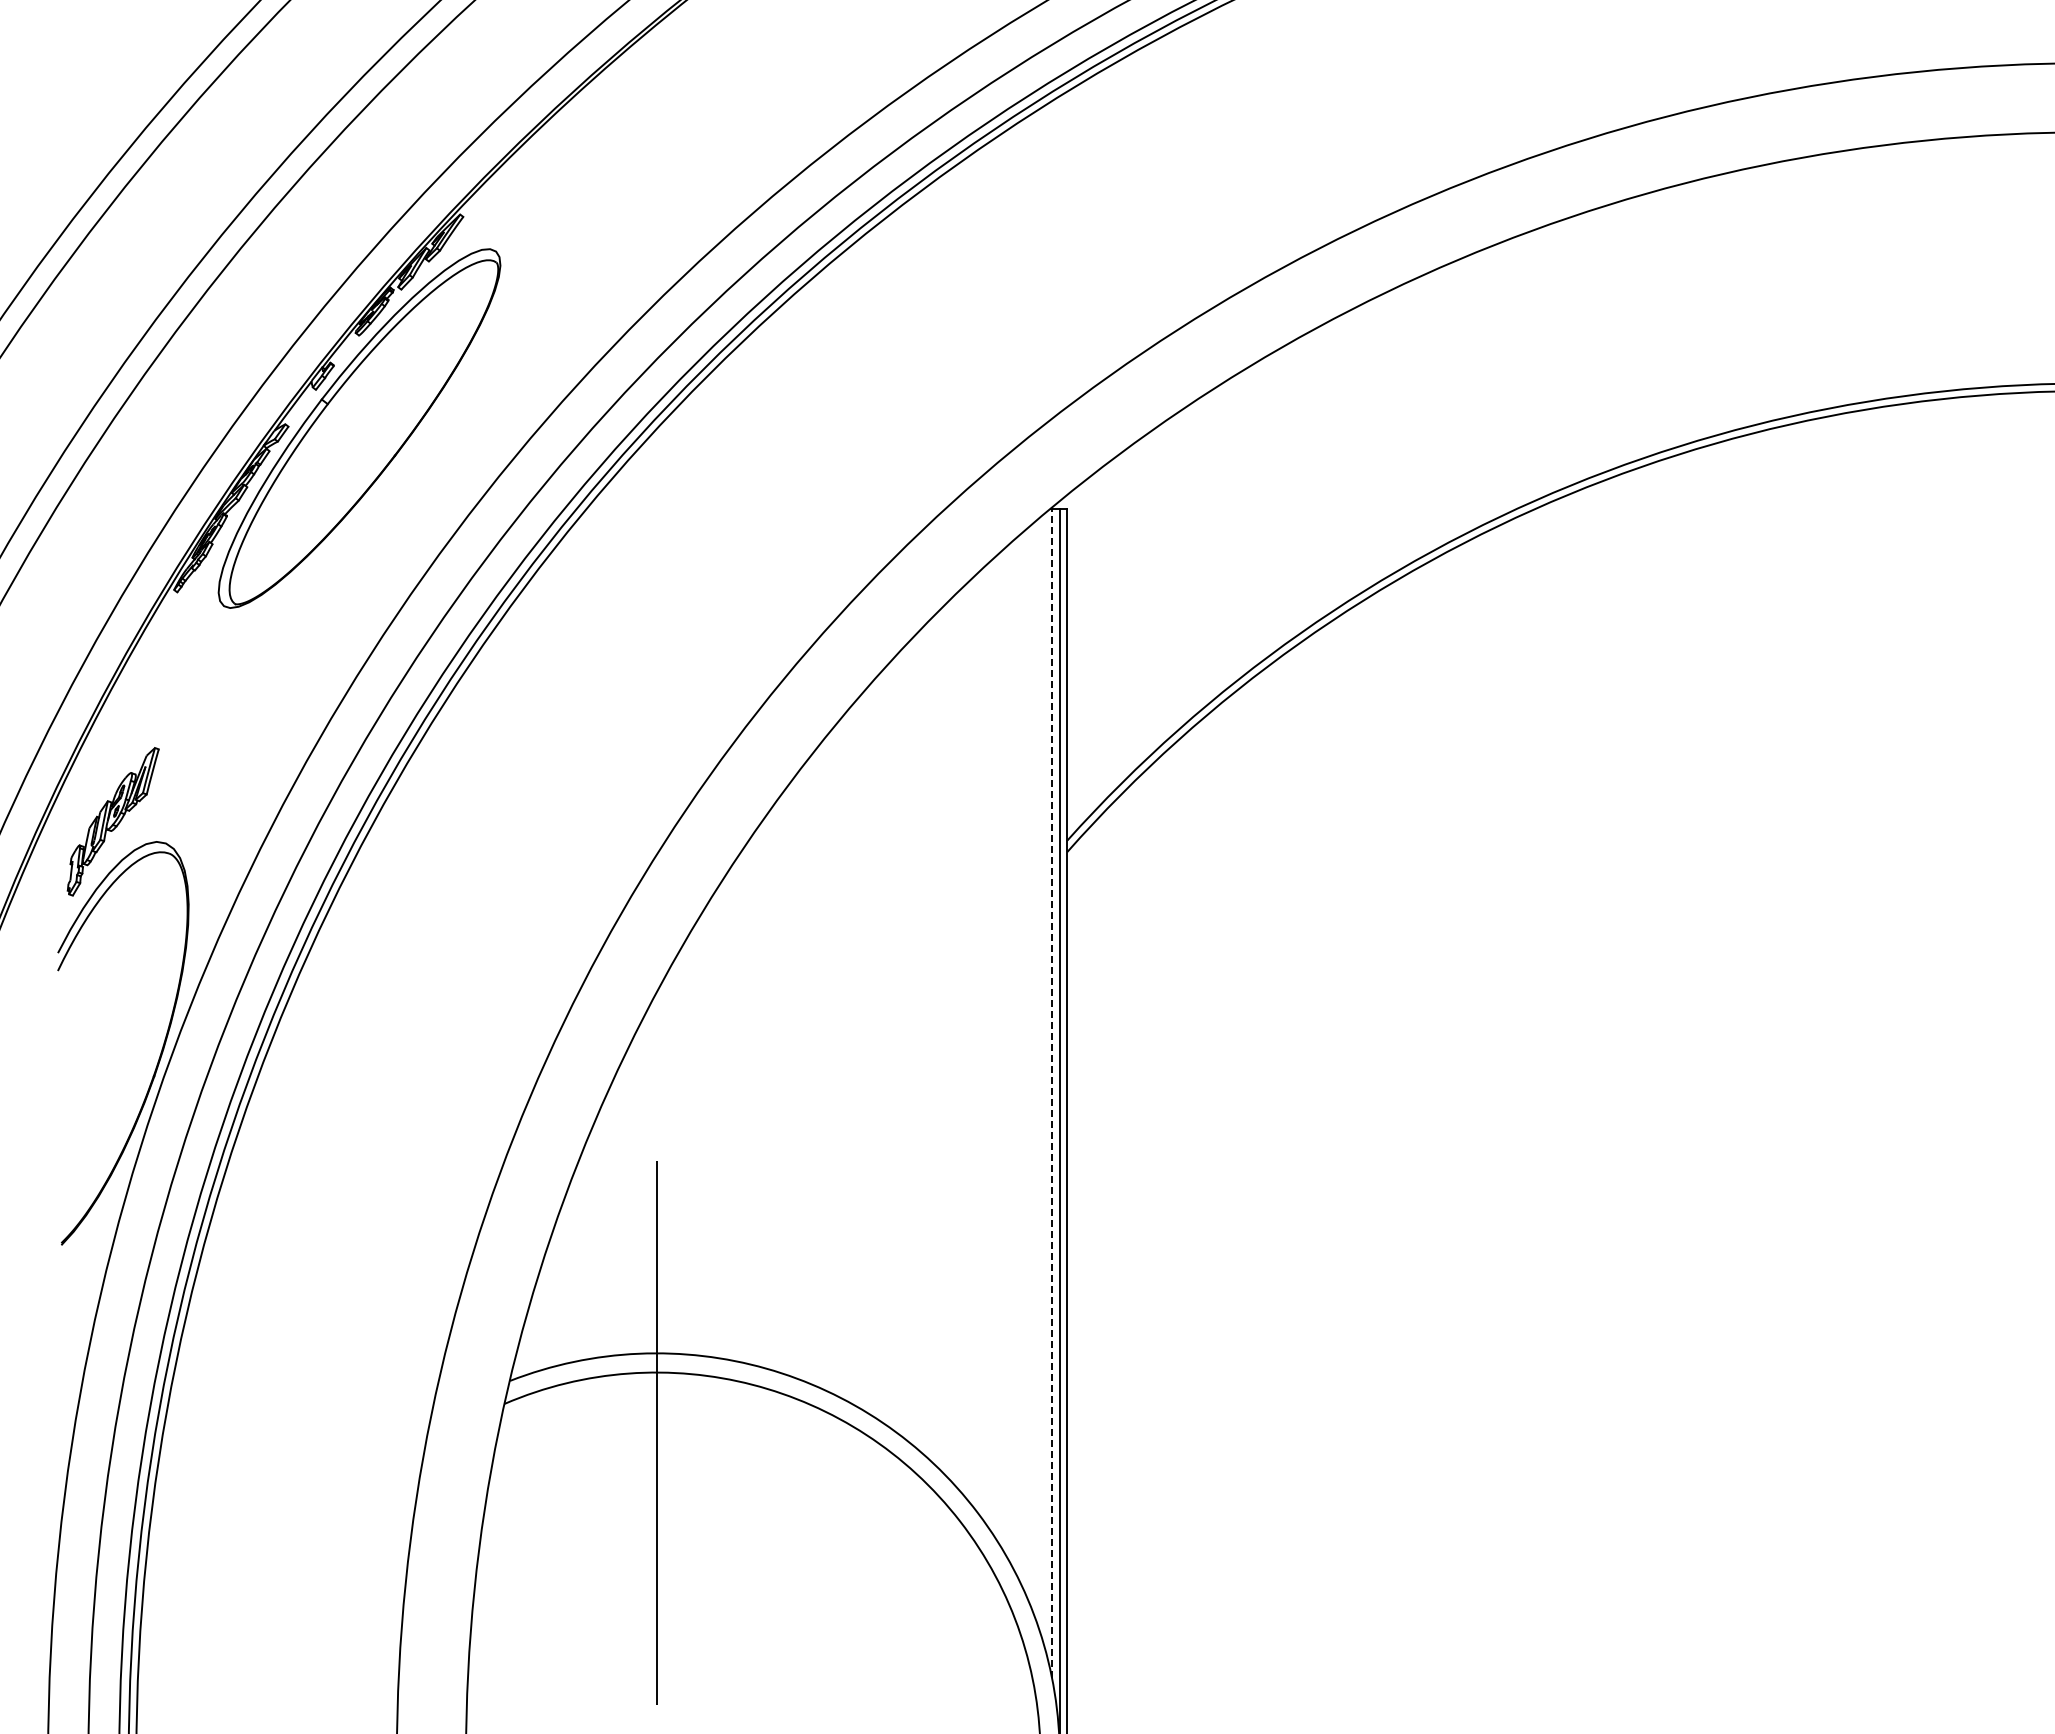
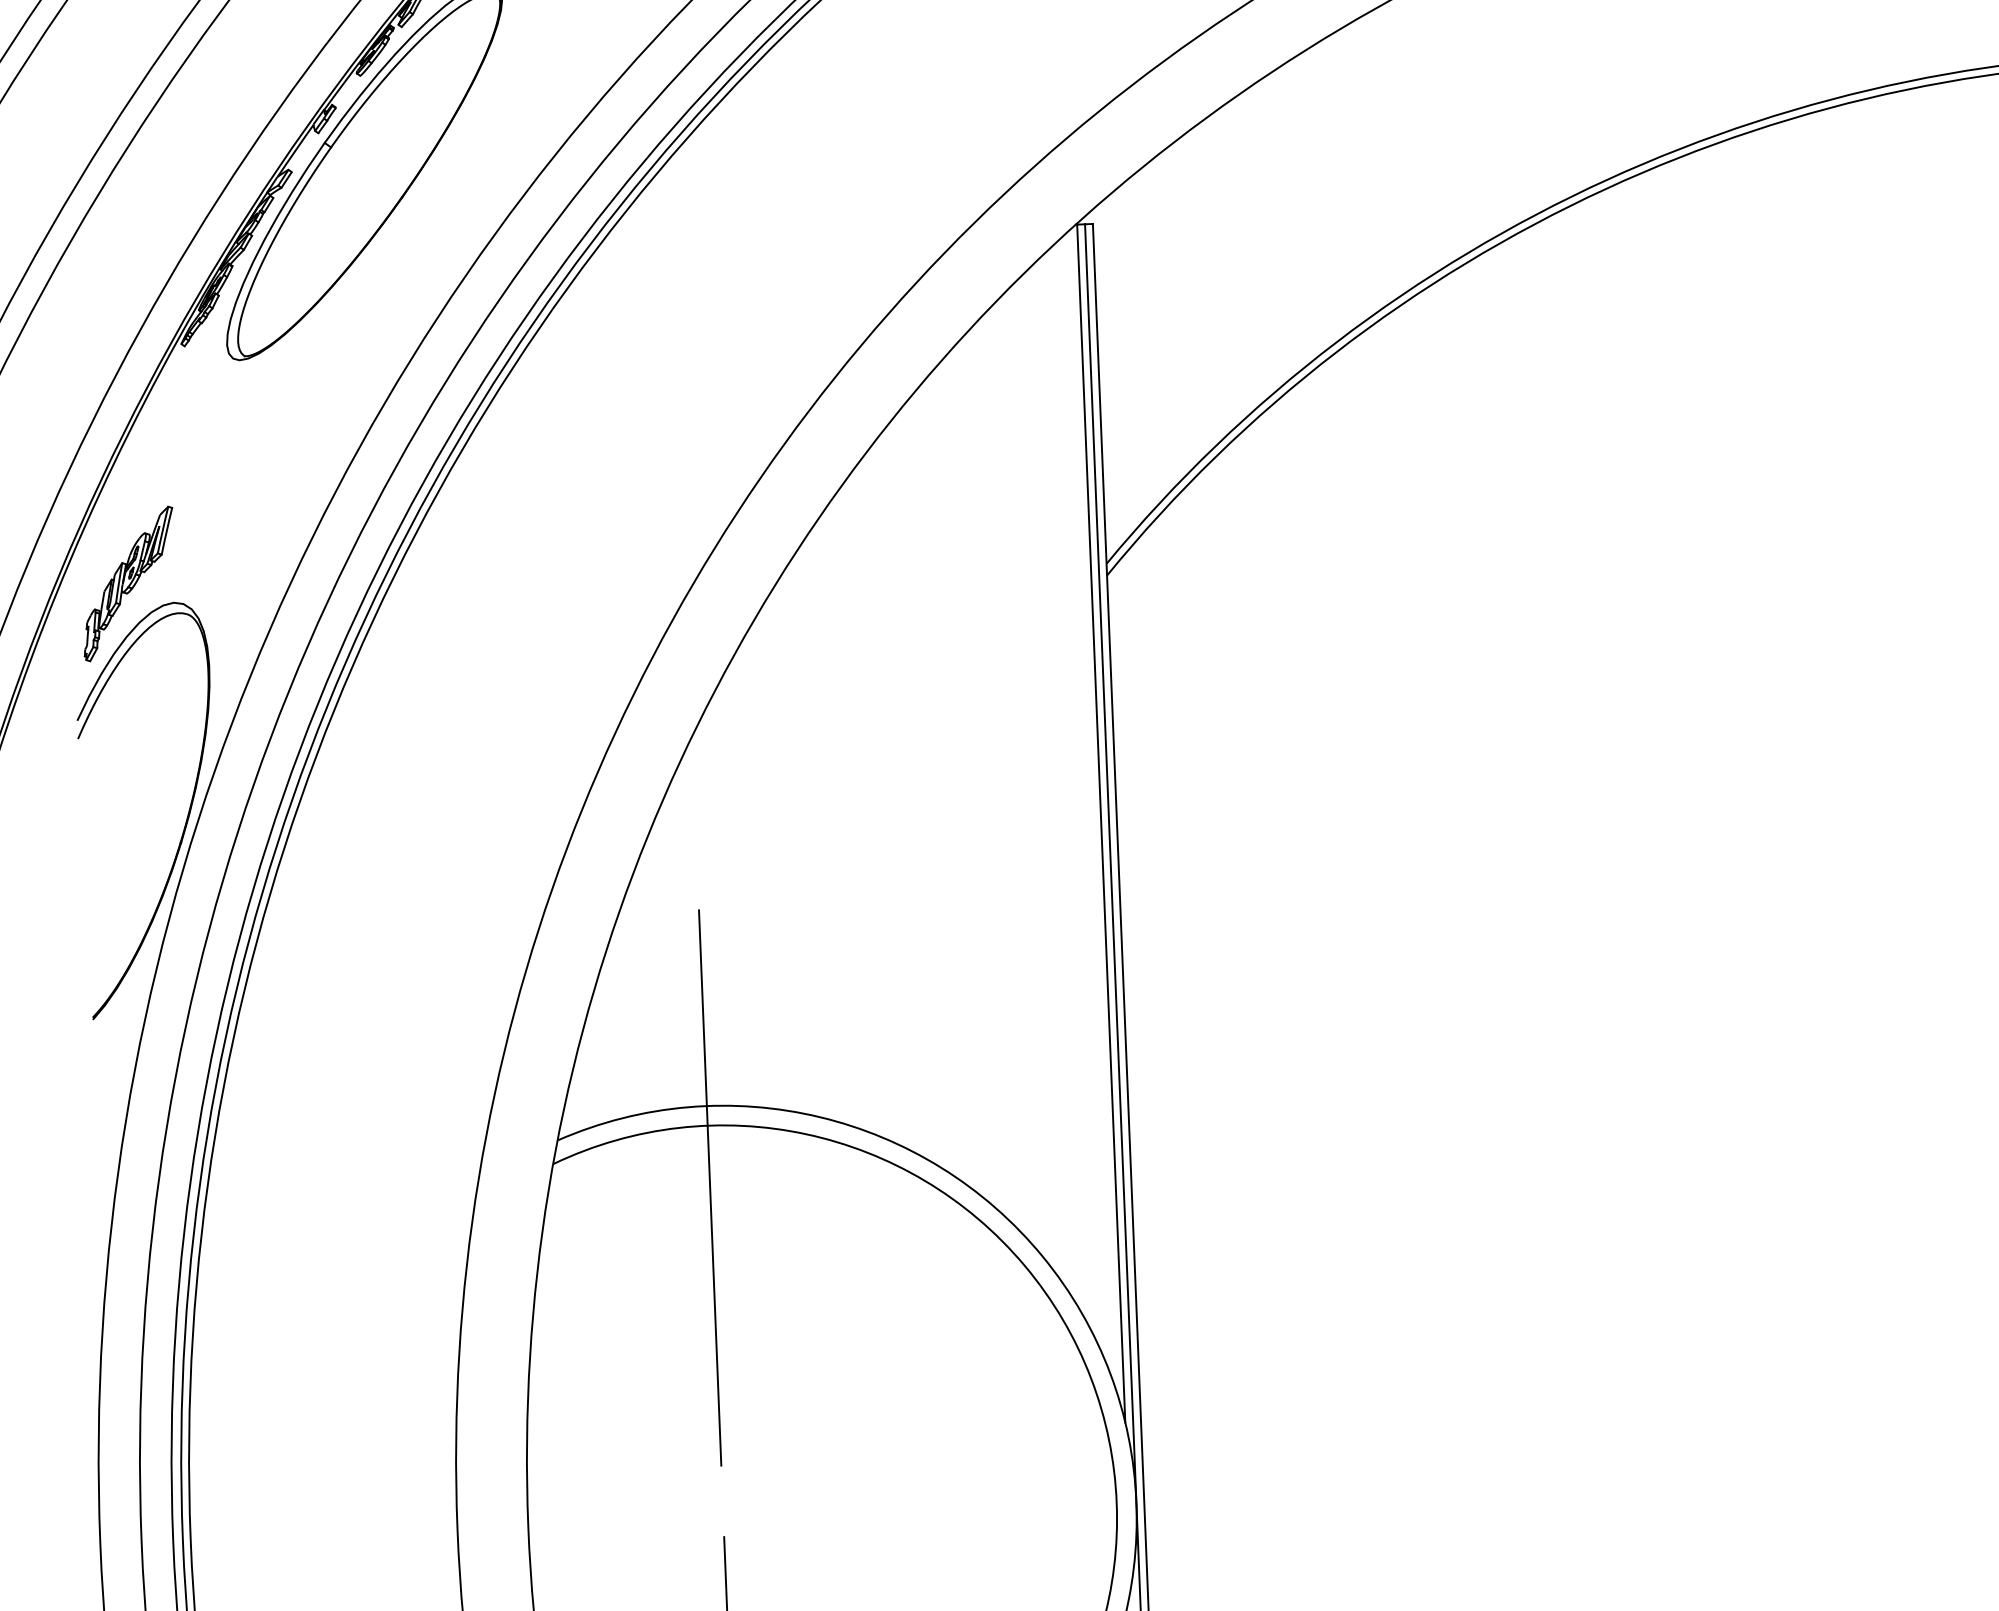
line: (1052, 1093) -> (1101, 823), dashed -> solid

